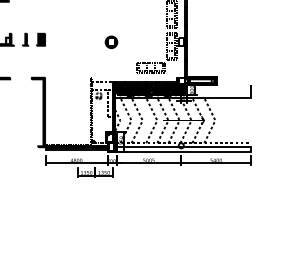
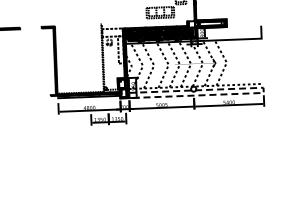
line: (251, 150) -> (264, 91), solid -> dashed

